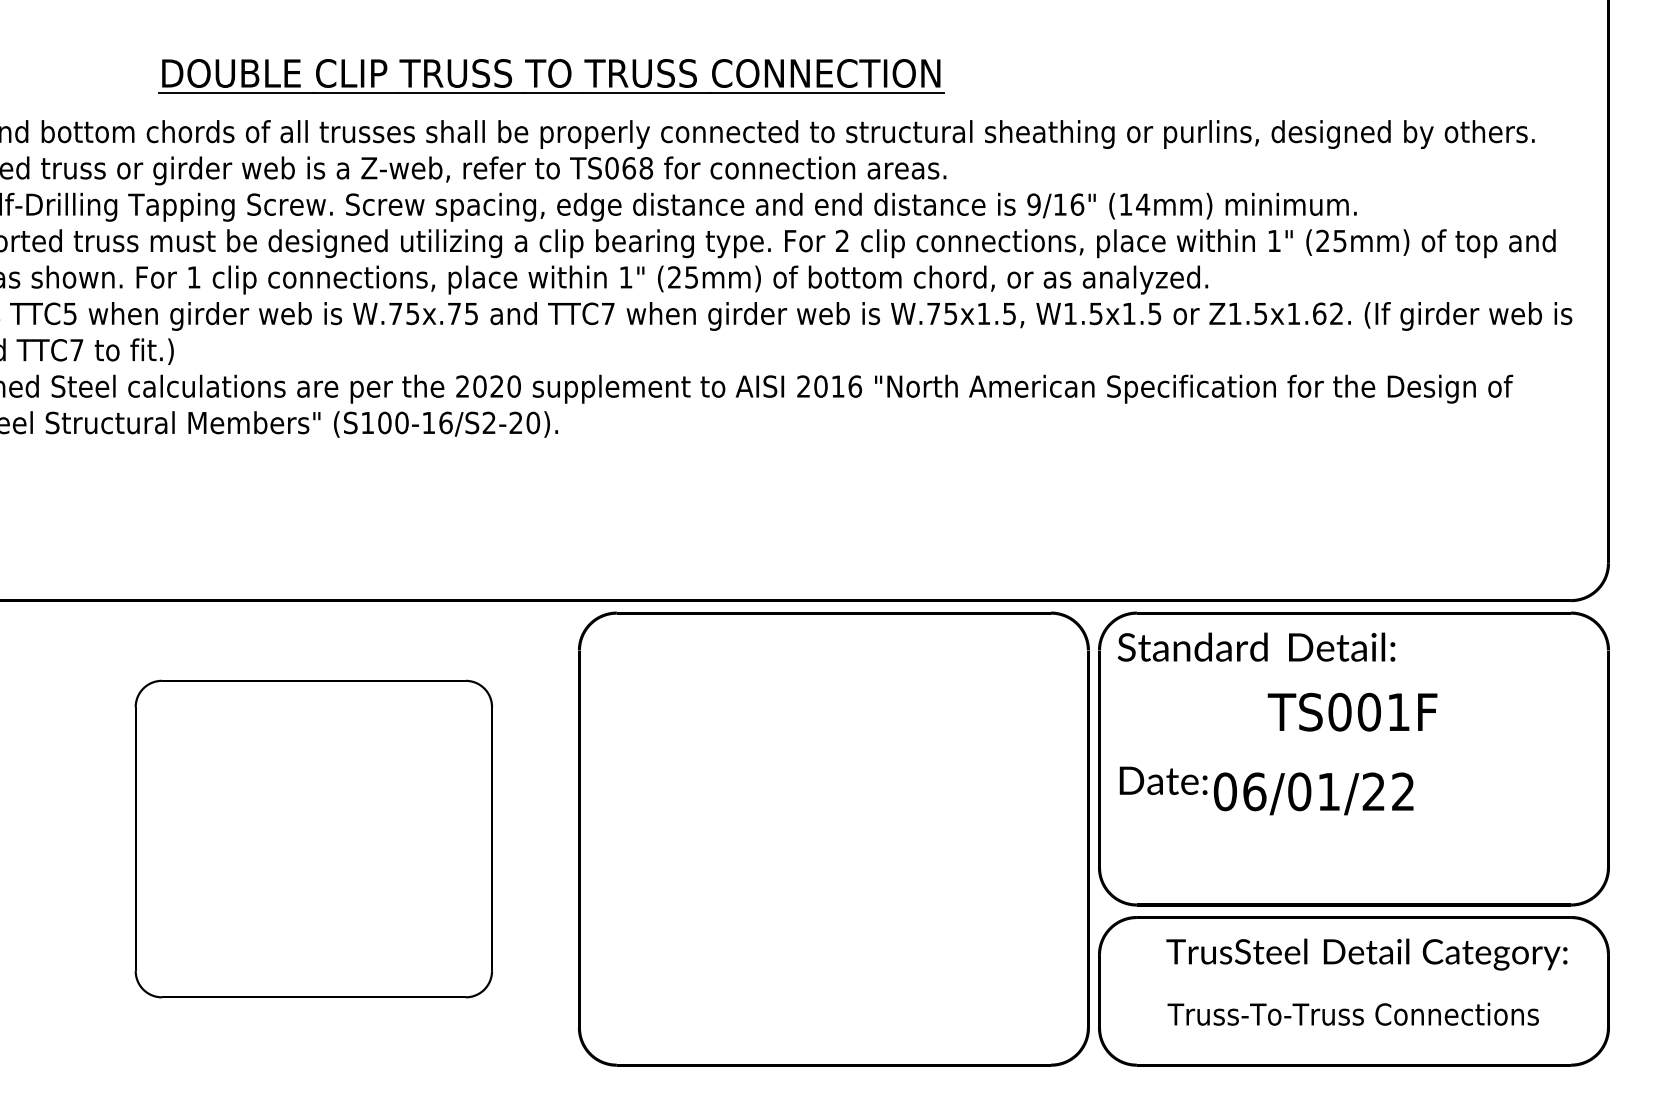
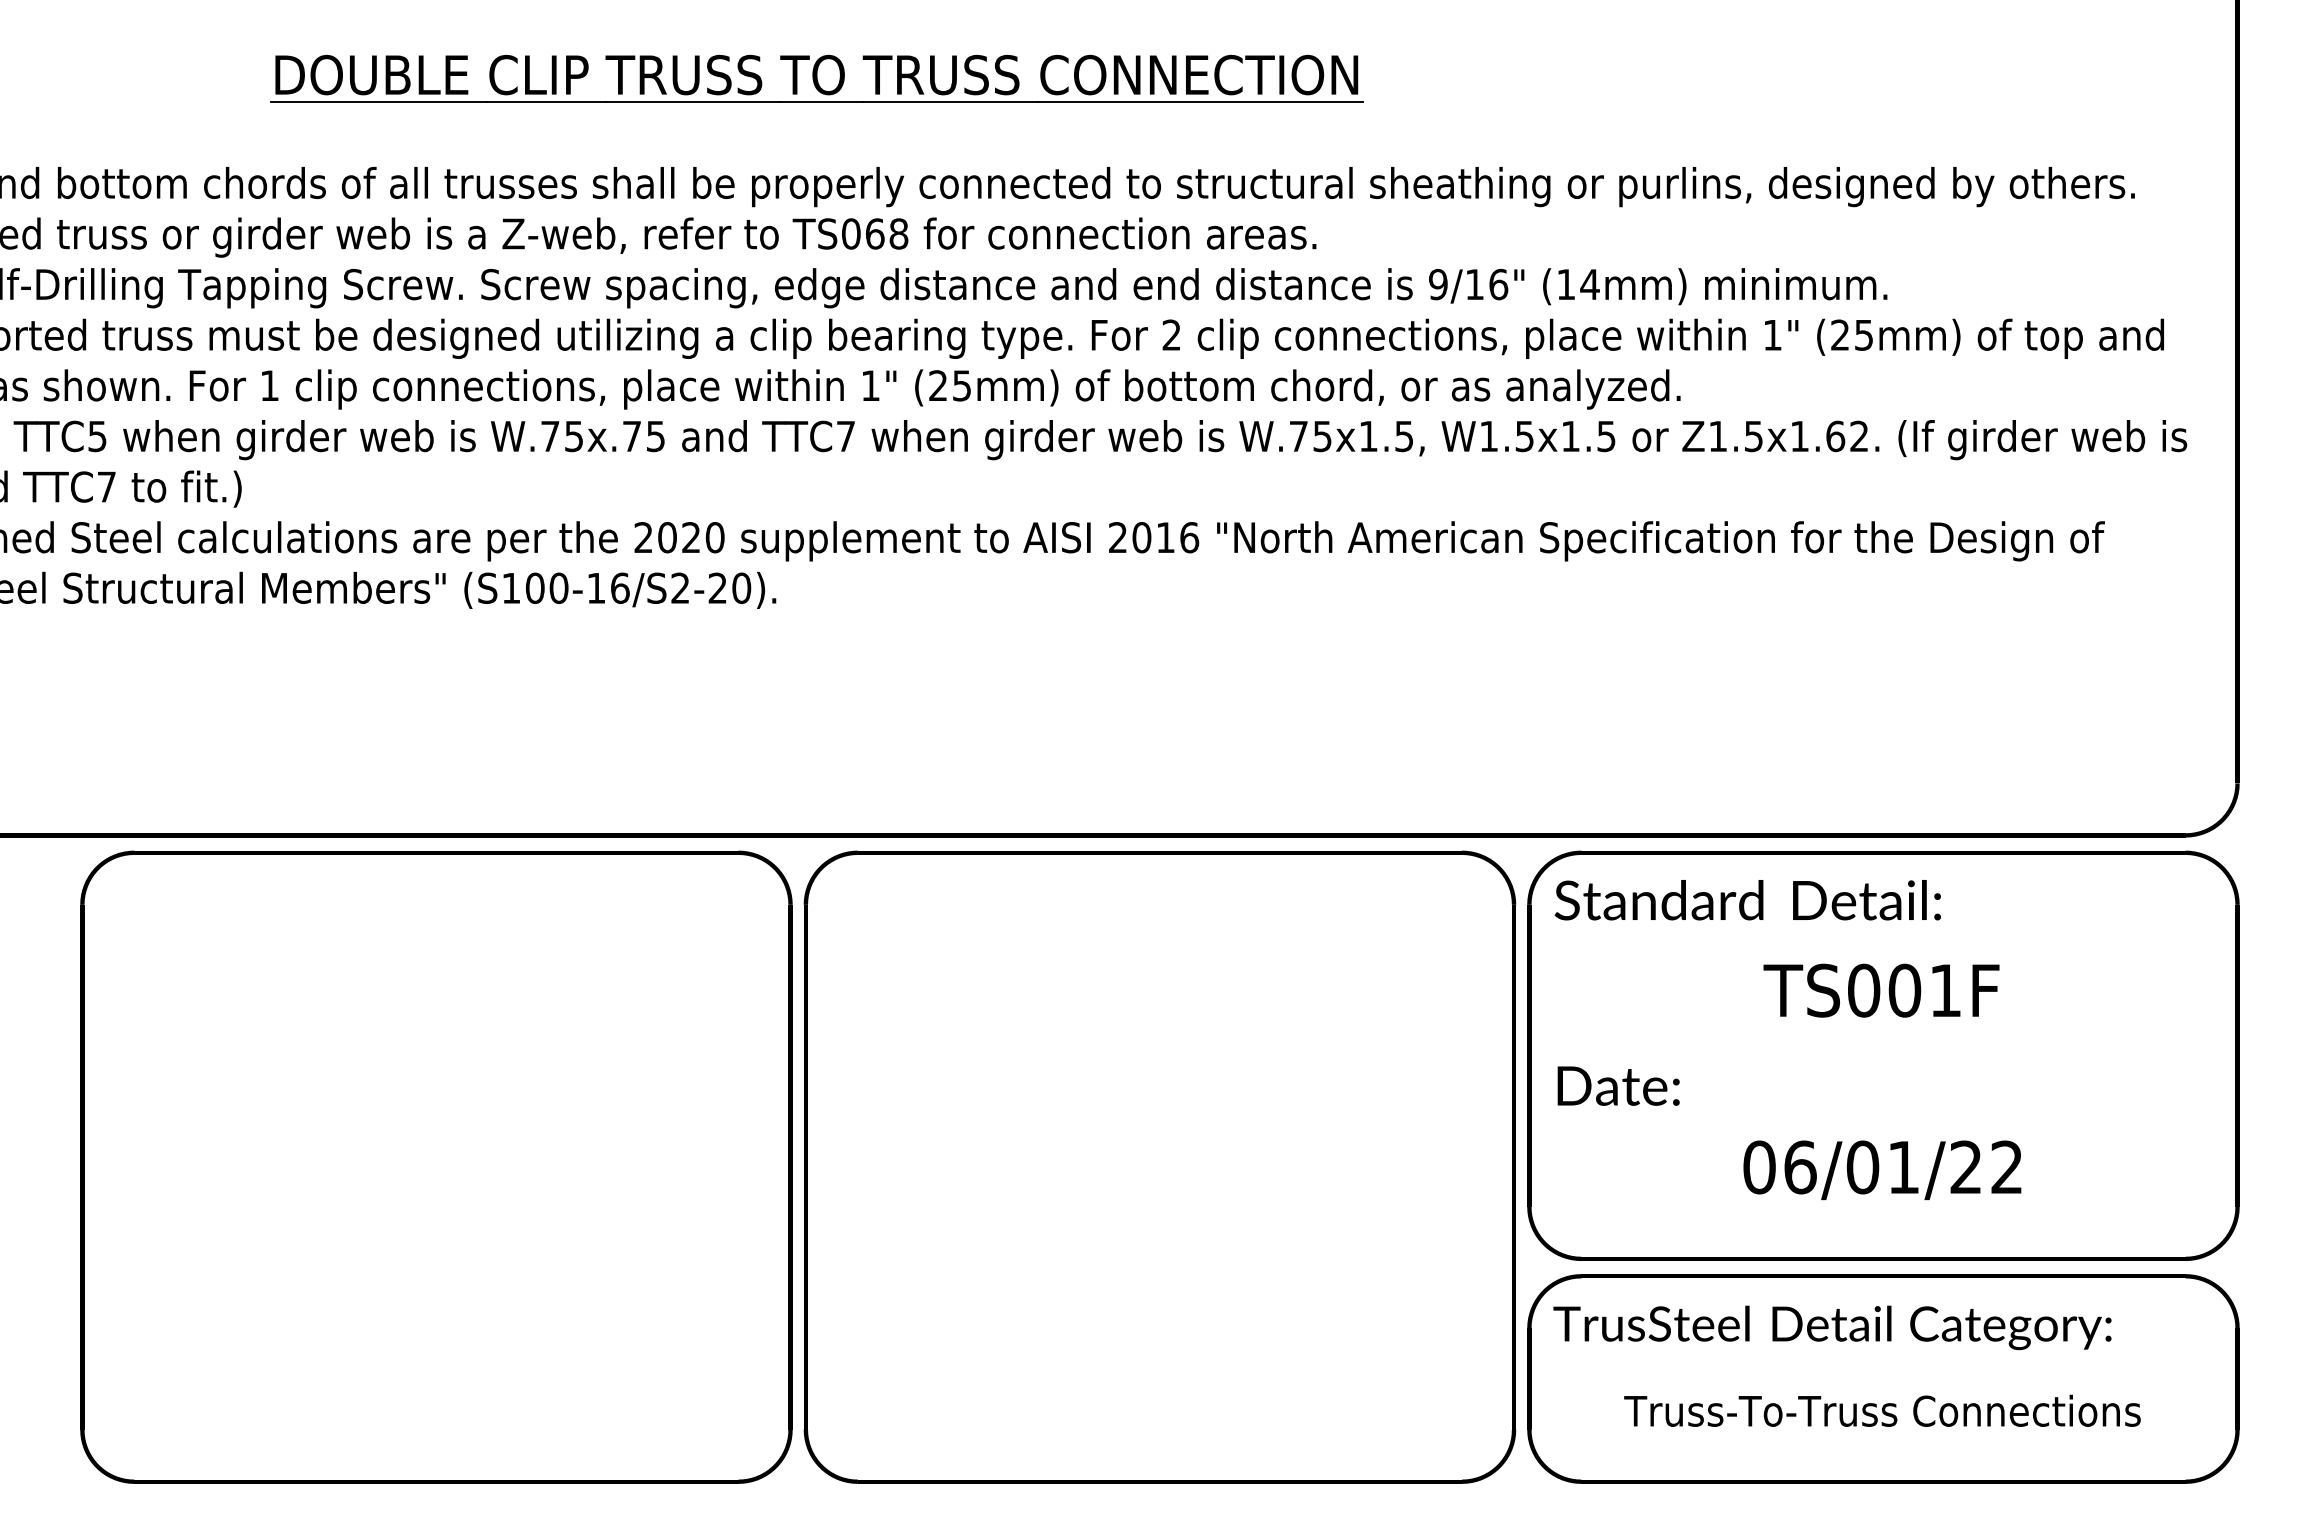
part: (551, 75) -> (816, 78), moved
text: (1313, 794) -> (1882, 1170), moved
part: (313, 838) -> (436, 1166), size x1.43
text: (1366, 954) -> (1832, 1327), moved

